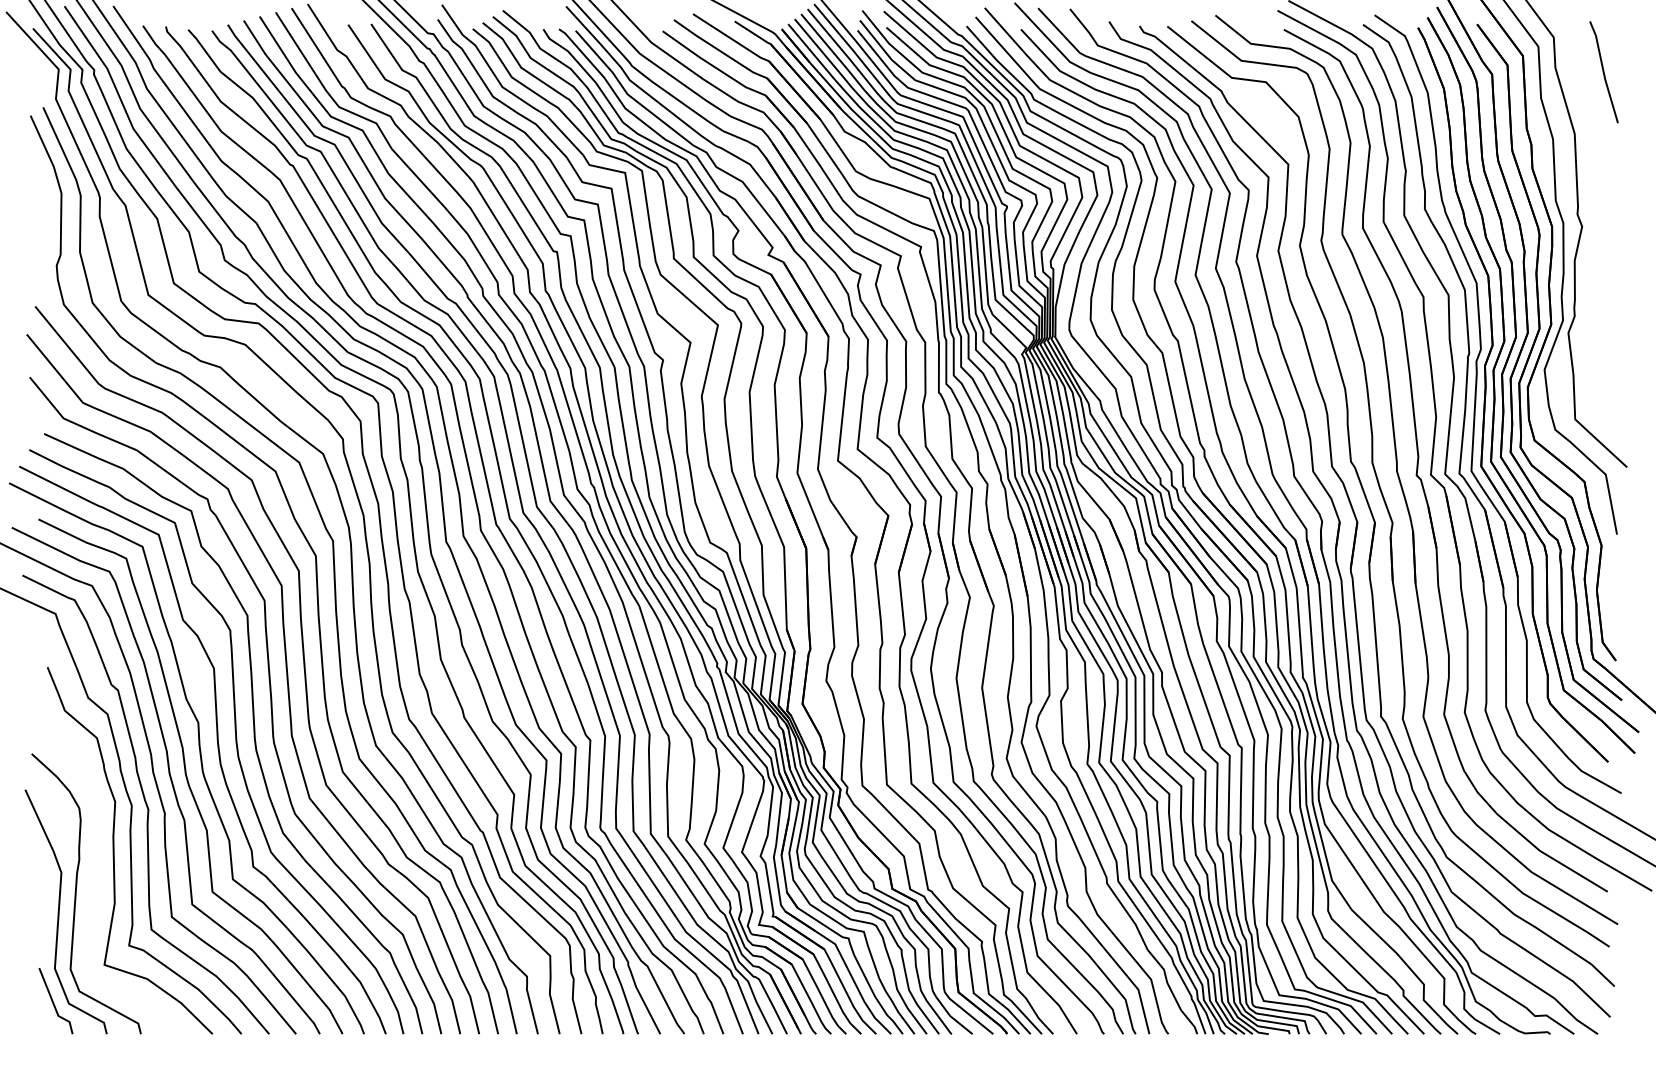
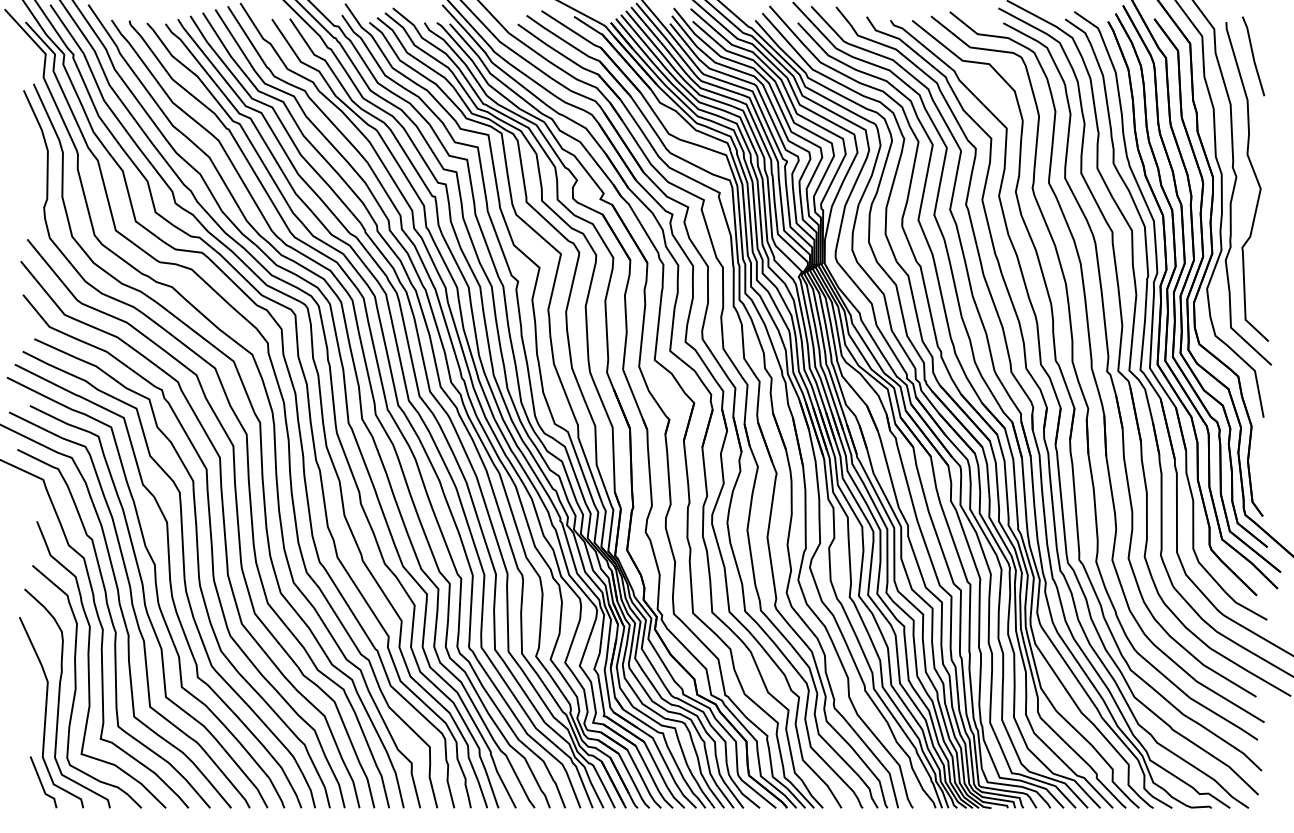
curve: (1606, 227) -> (1255, 177), added
curve: (97, 878) -> (76, 686), added

